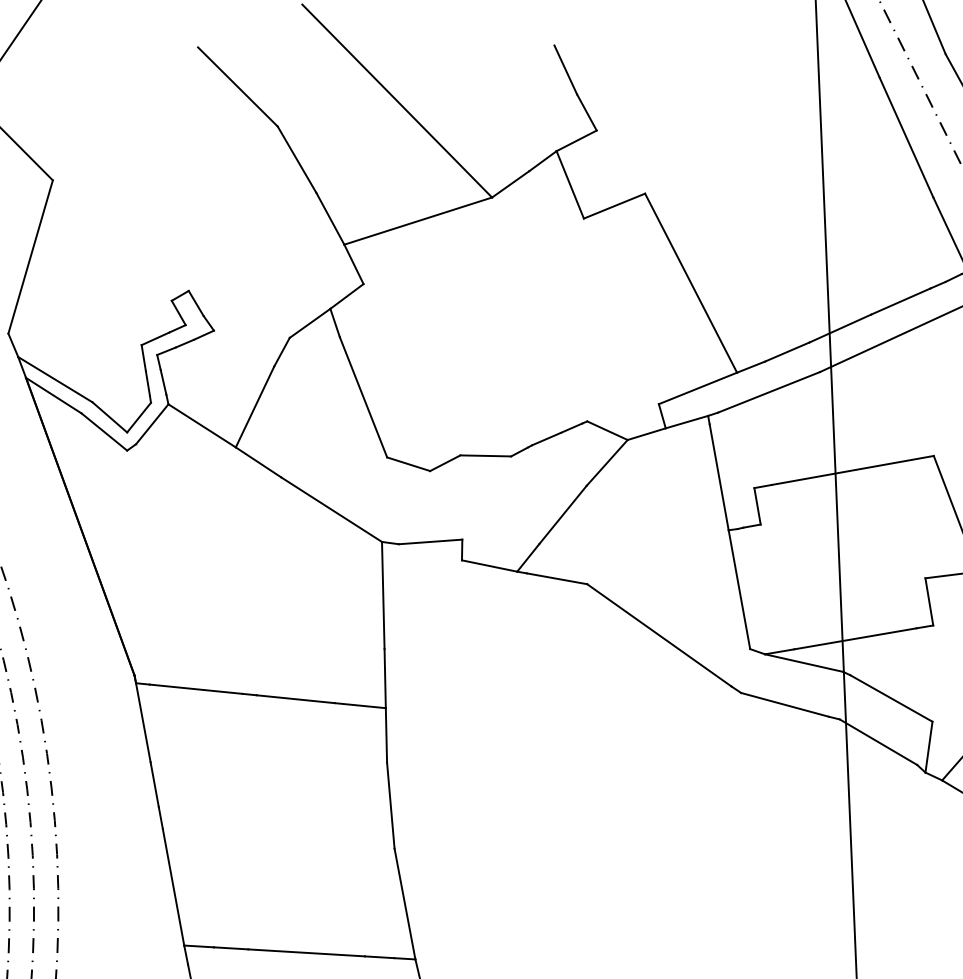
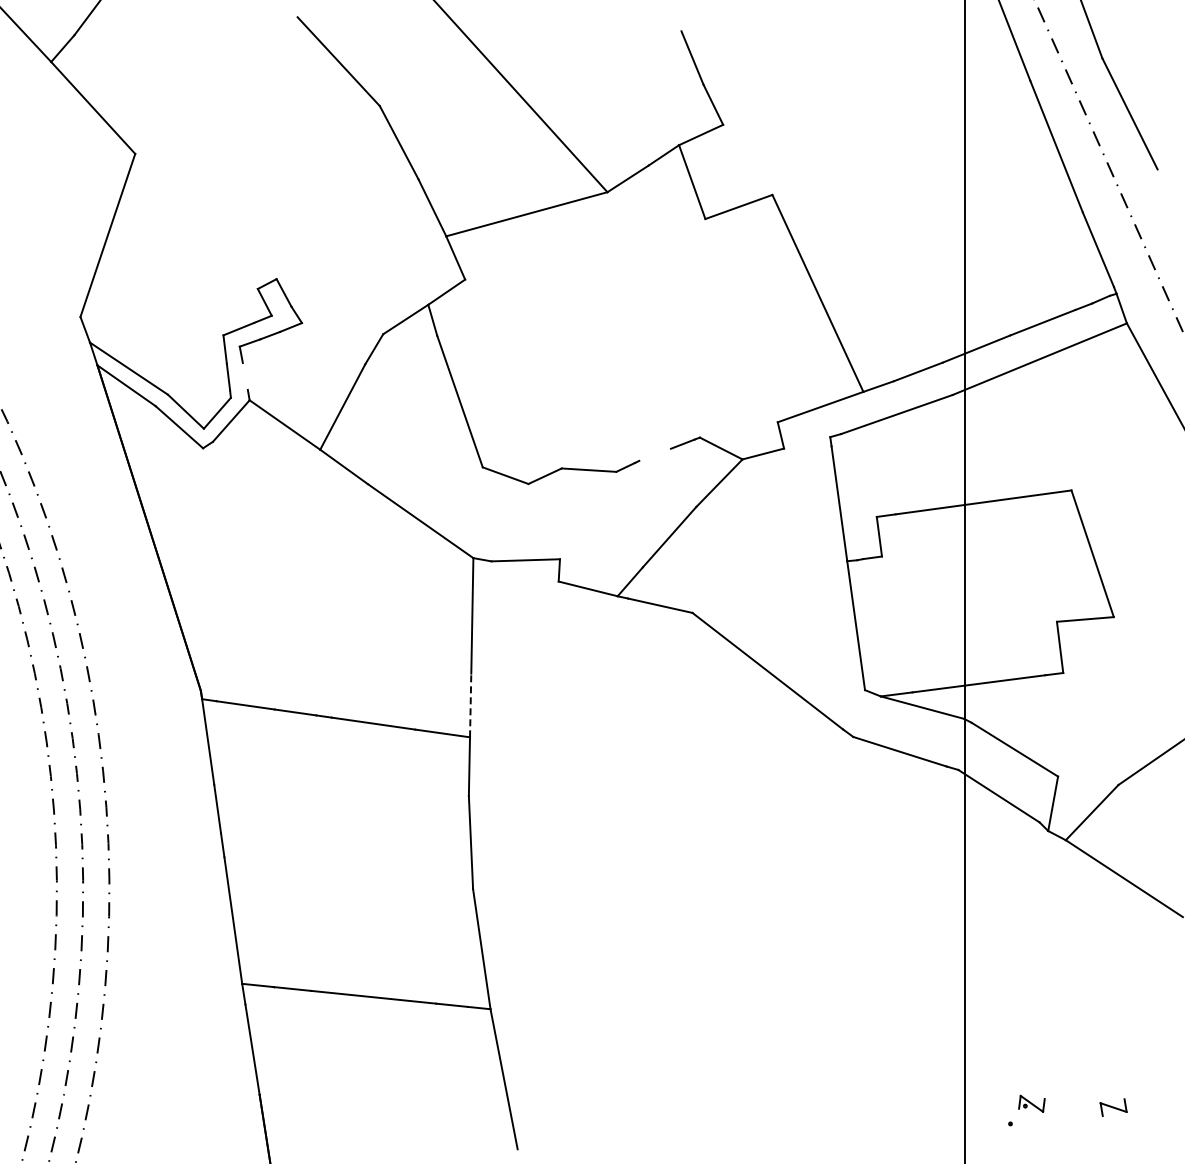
line: (162, 381) -> (244, 375), removed
line: (687, 421) -> (807, 442), removed
line: (545, 438) -> (654, 454), removed
line: (385, 678) -> (470, 705), solid -> dashed

